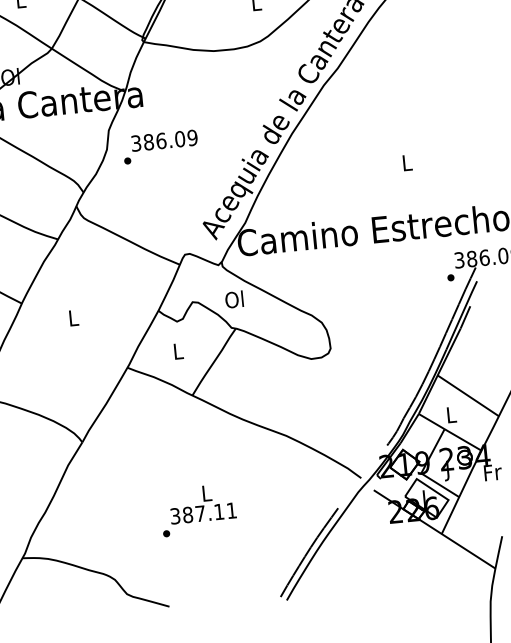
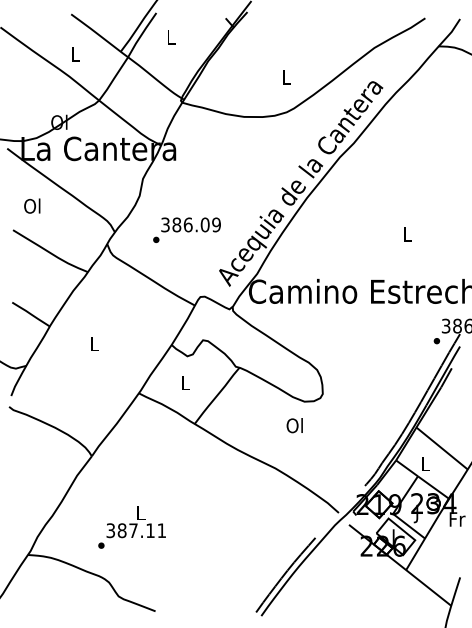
text: (159, 146) -> (186, 229), moved
text: (234, 299) -> (294, 425), moved
text: (197, 510) -> (131, 527), moved

